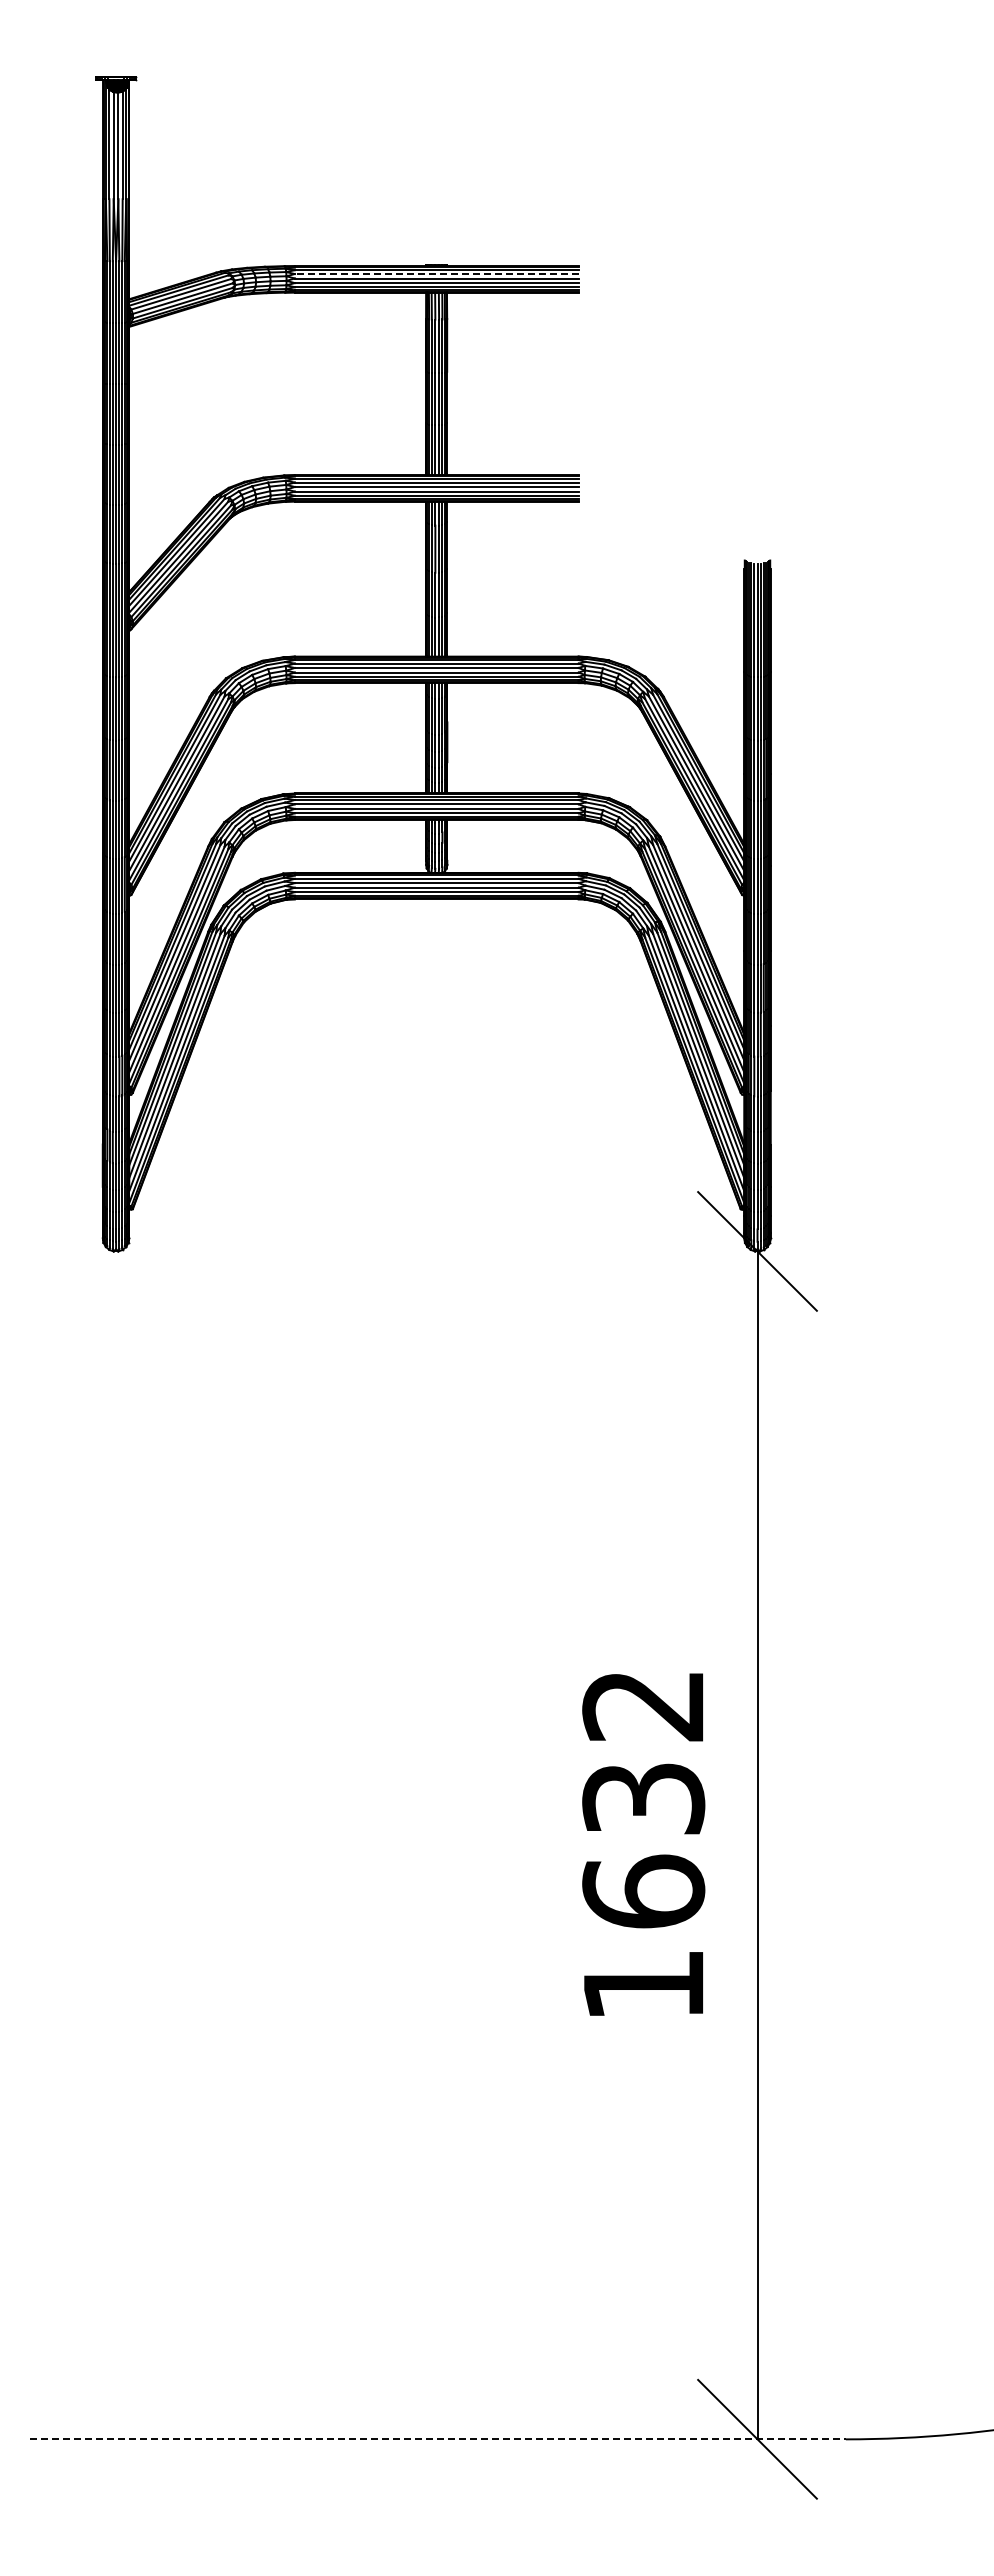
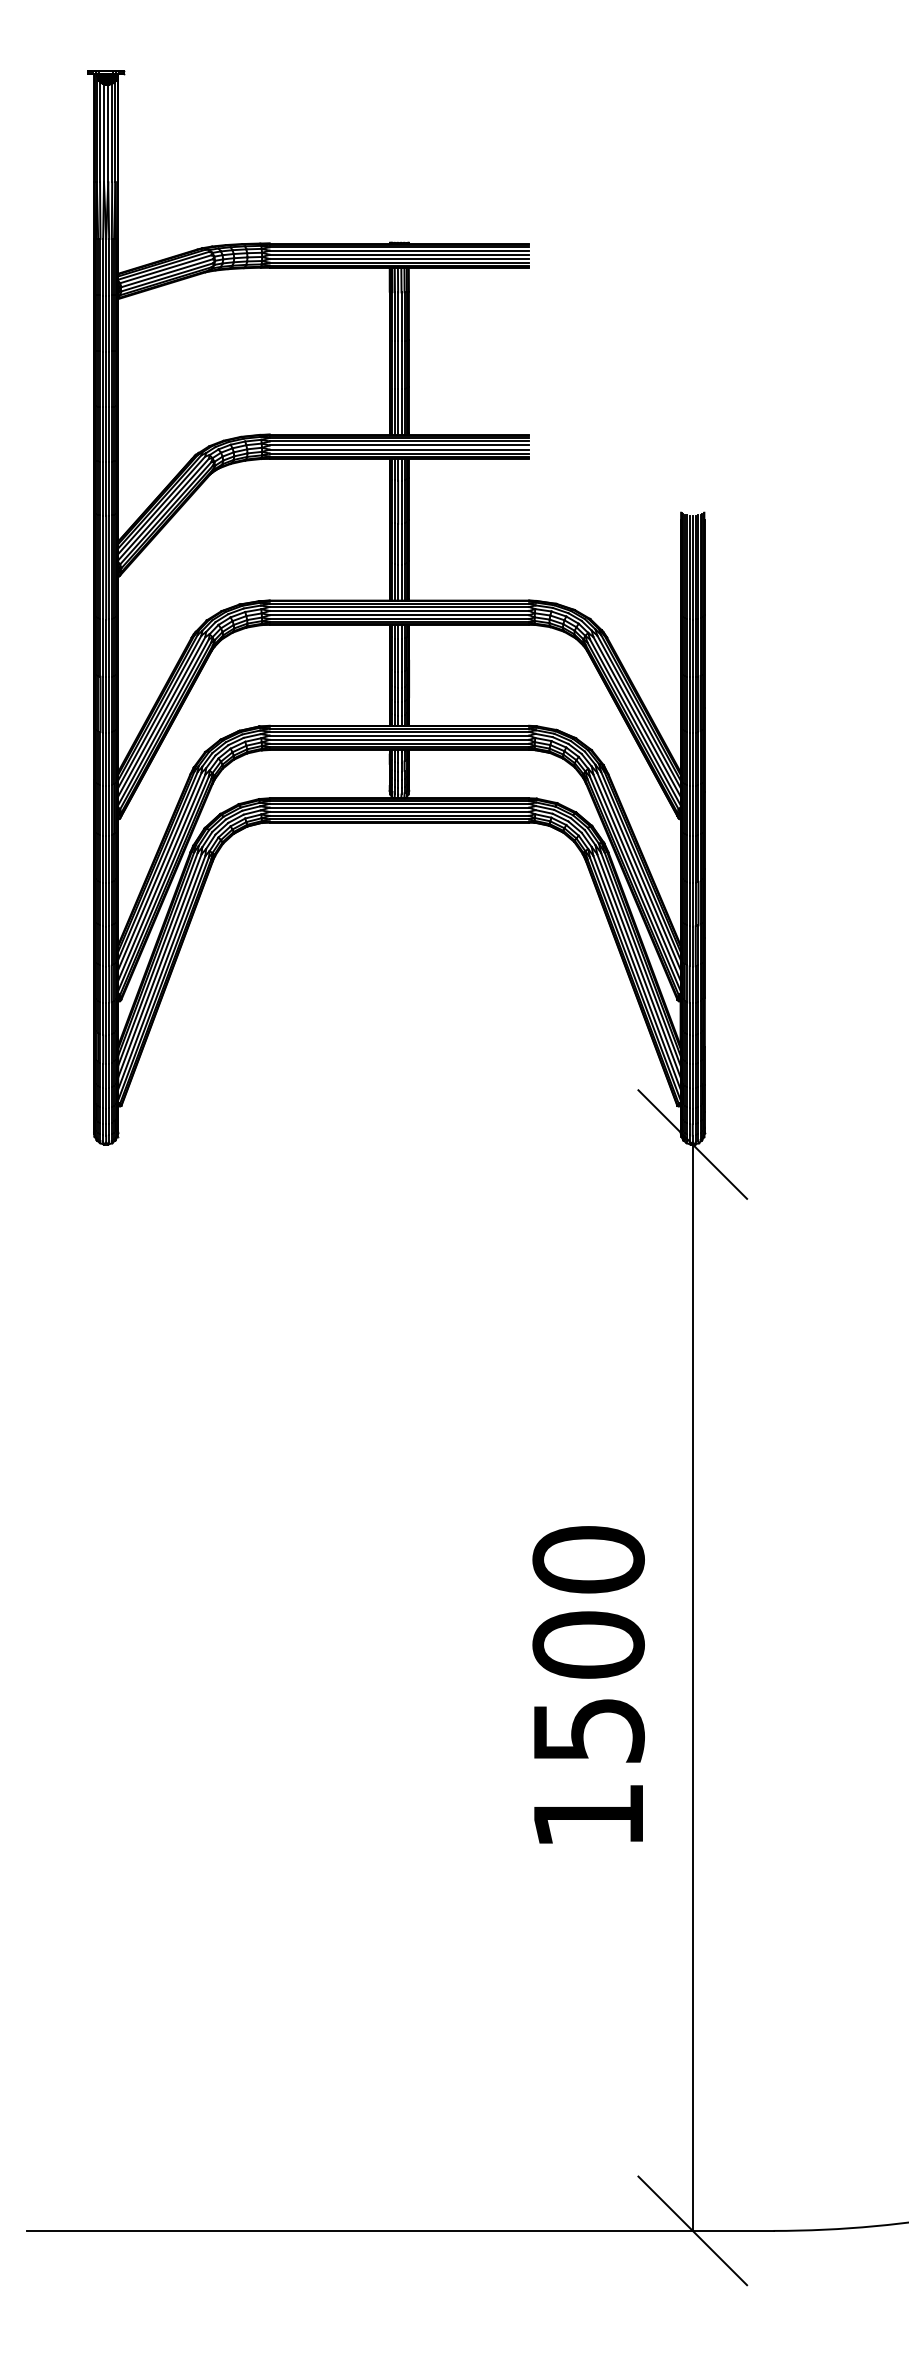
line: (436, 274) -> (399, 251), dashed -> solid
text: (643, 1798) -> (588, 1644), 1632 -> 1500
line: (438, 2439) -> (401, 2231), dashed -> solid

